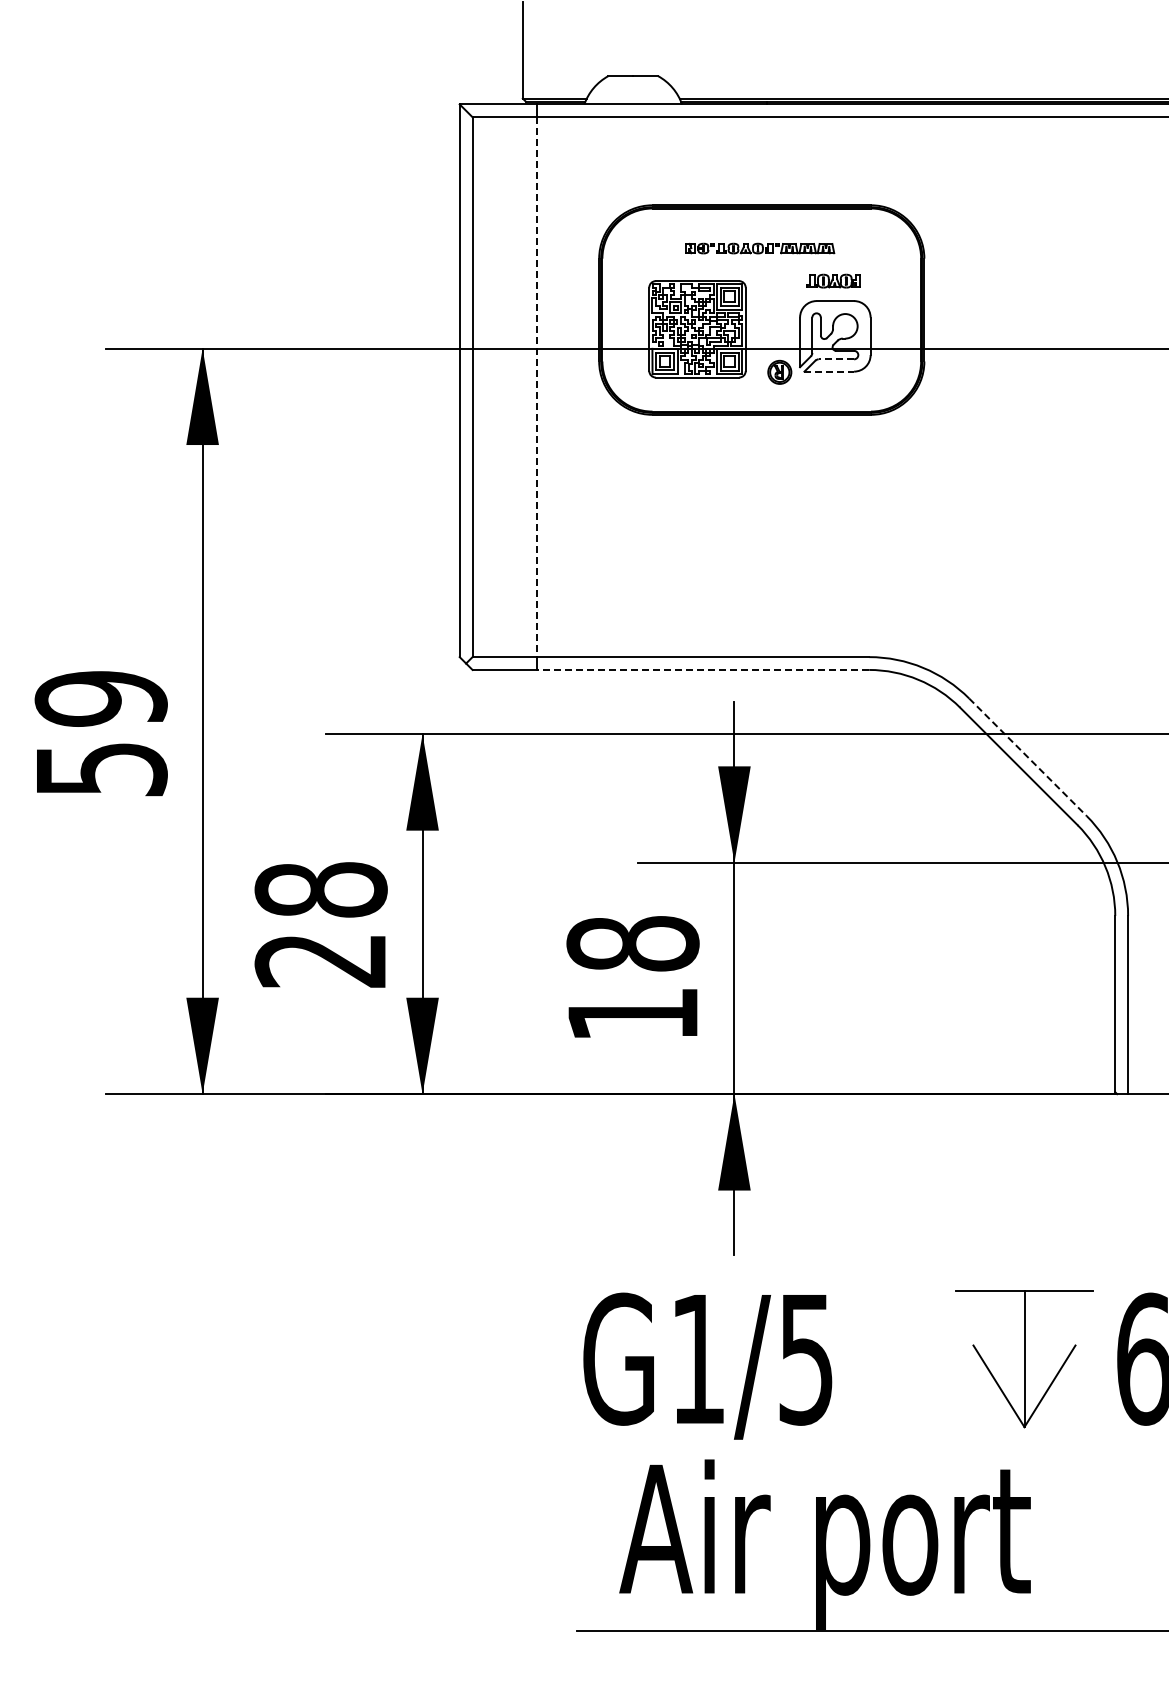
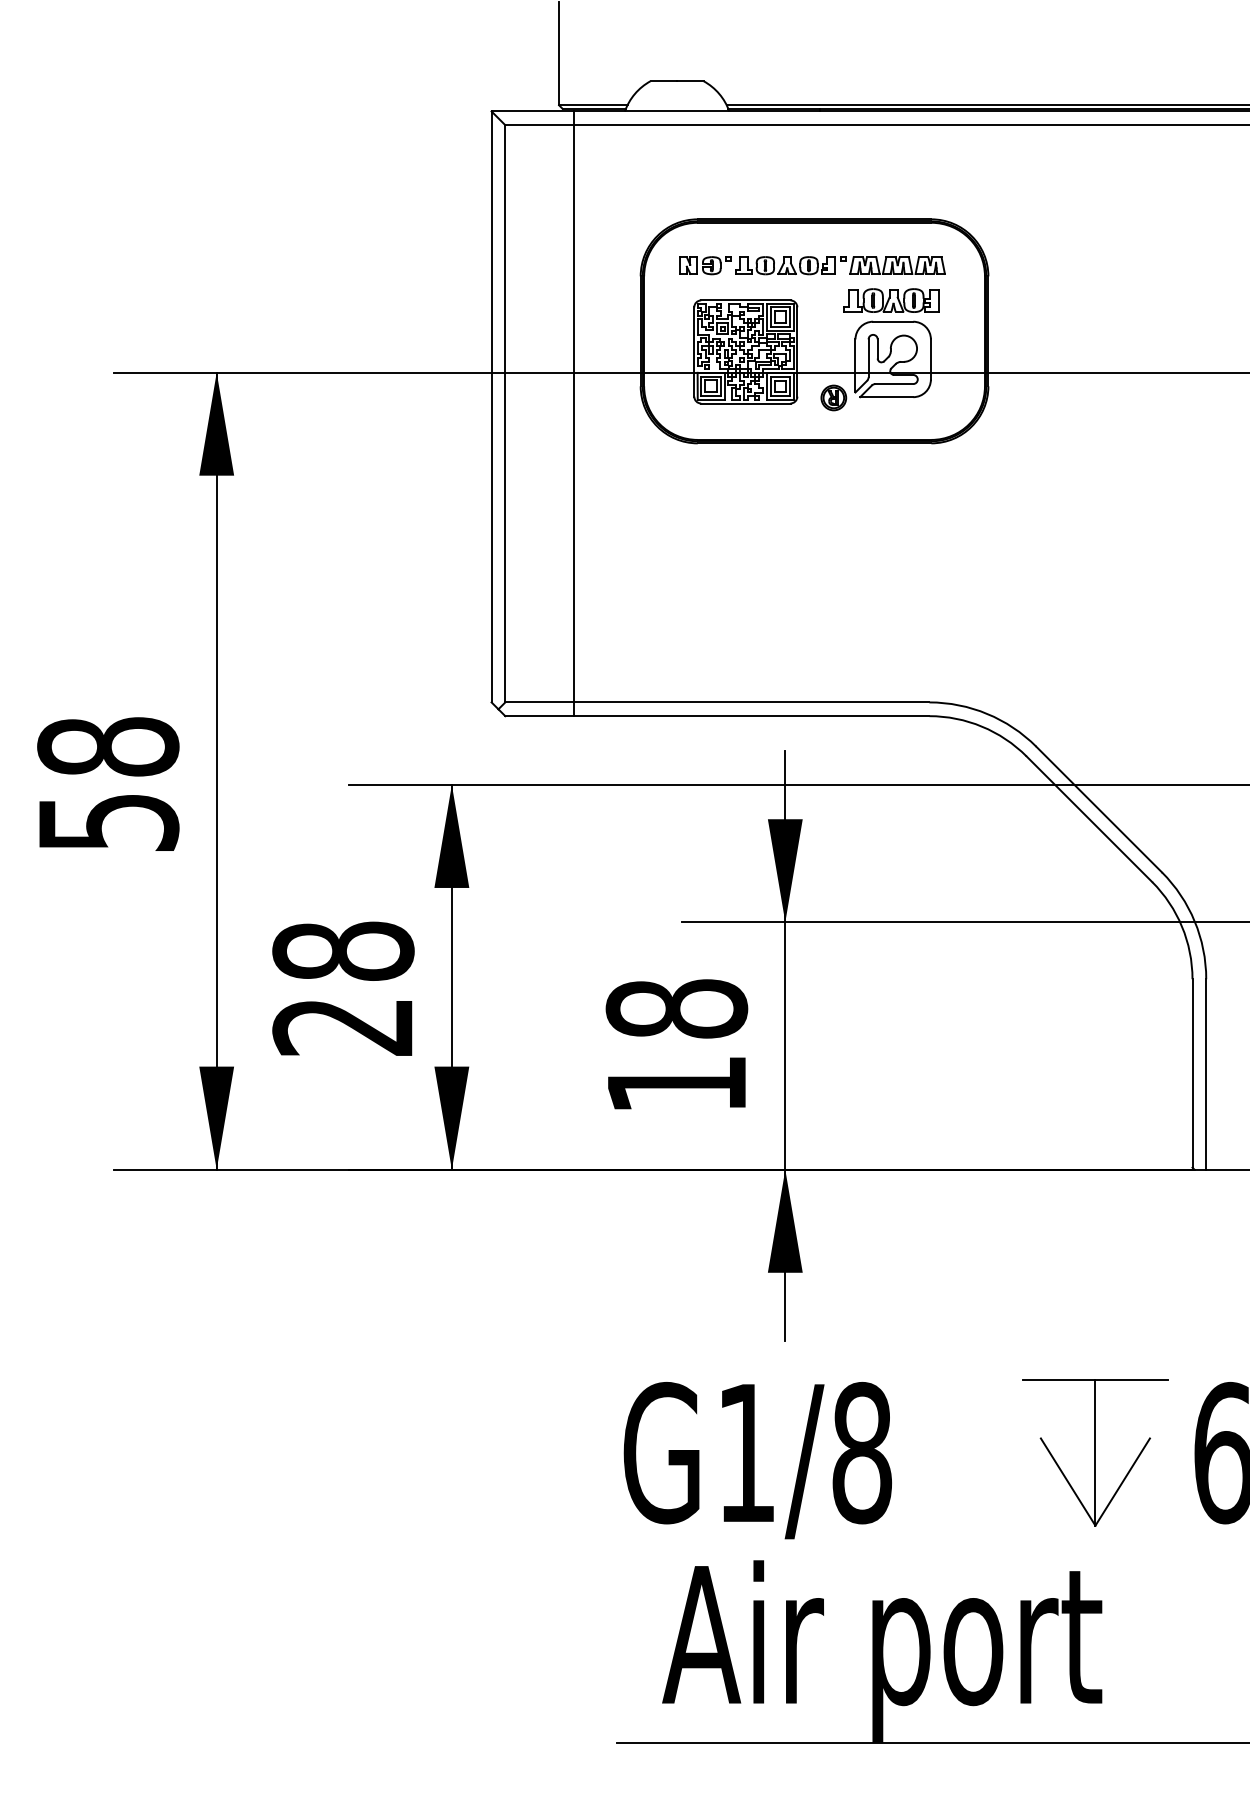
part: (759, 248) -> (812, 265), size x1.67
part: (833, 280) -> (891, 299), size x1.67
line: (836, 359) -> (894, 384), dashed -> solid
line: (829, 371) -> (886, 397), dashed -> solid
line: (536, 387) -> (573, 414), dashed -> solid
line: (702, 669) -> (751, 715), dashed -> solid
text: (100, 698) -> (107, 746), 59 -> 58
line: (1028, 757) -> (1099, 809), dashed -> solid
text: (806, 1358) -> (862, 1452), G1/5 -> G1/8

